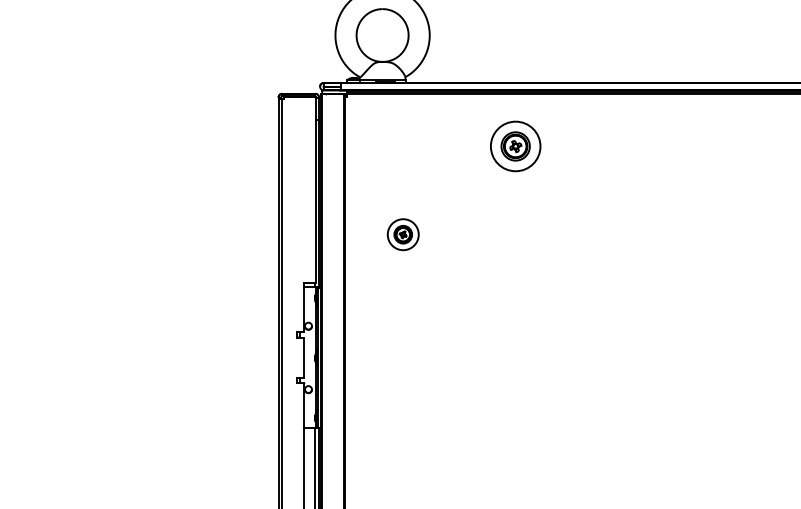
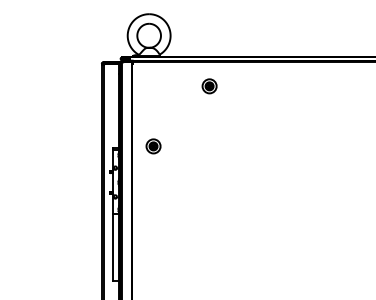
part: (515, 146) -> (209, 86), size x0.62
part: (403, 234) -> (153, 146), moved

